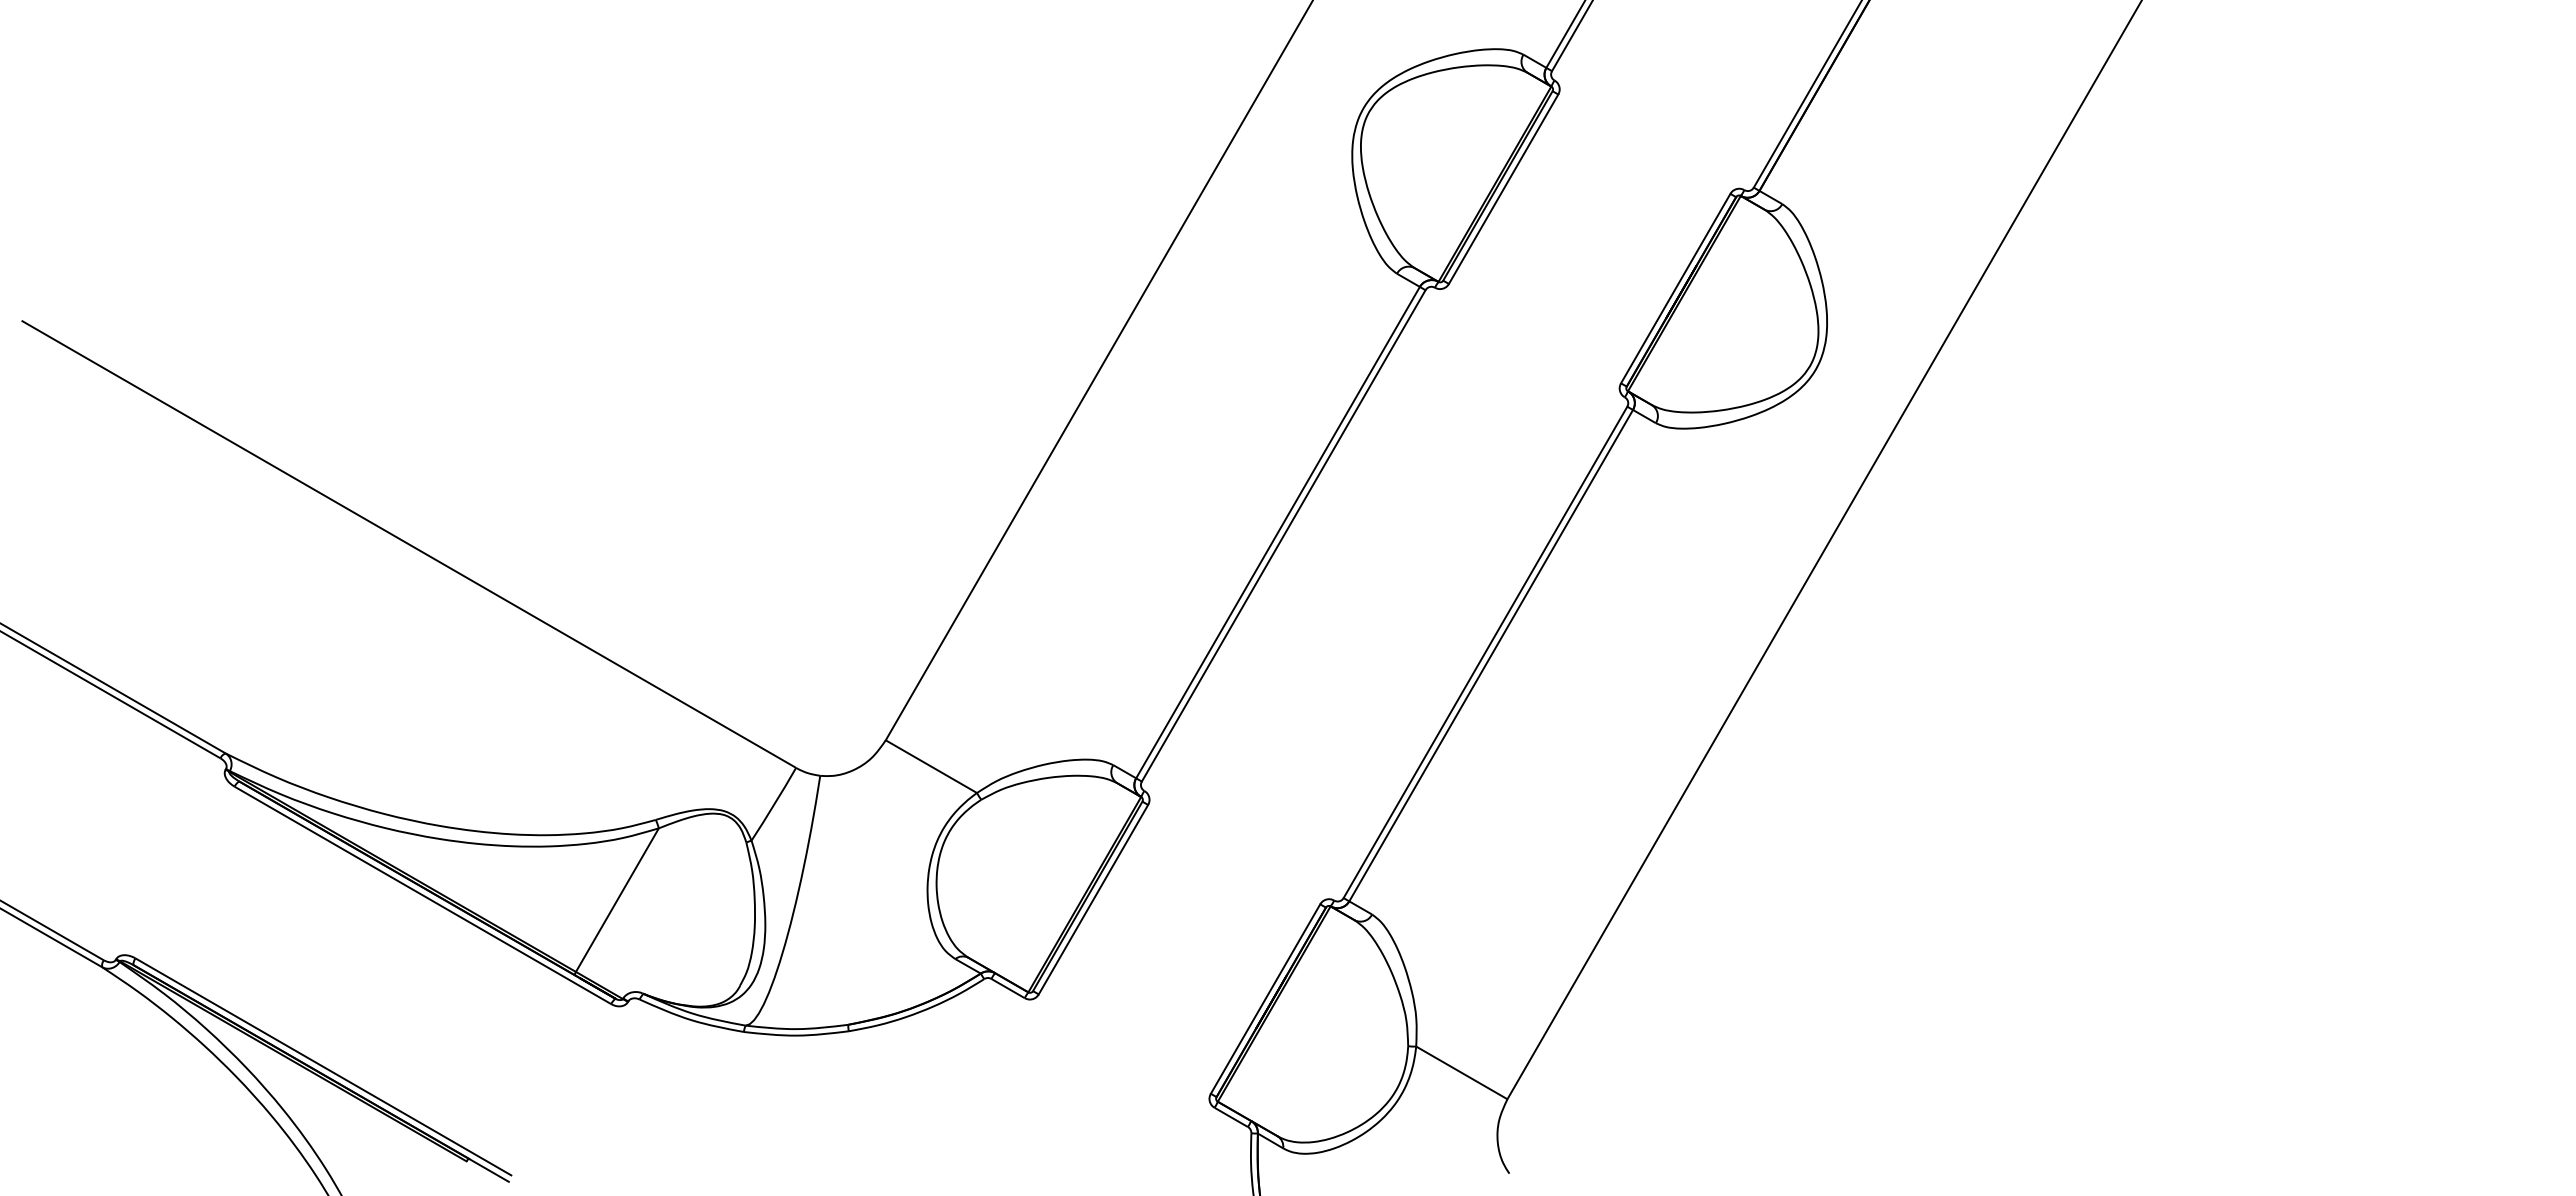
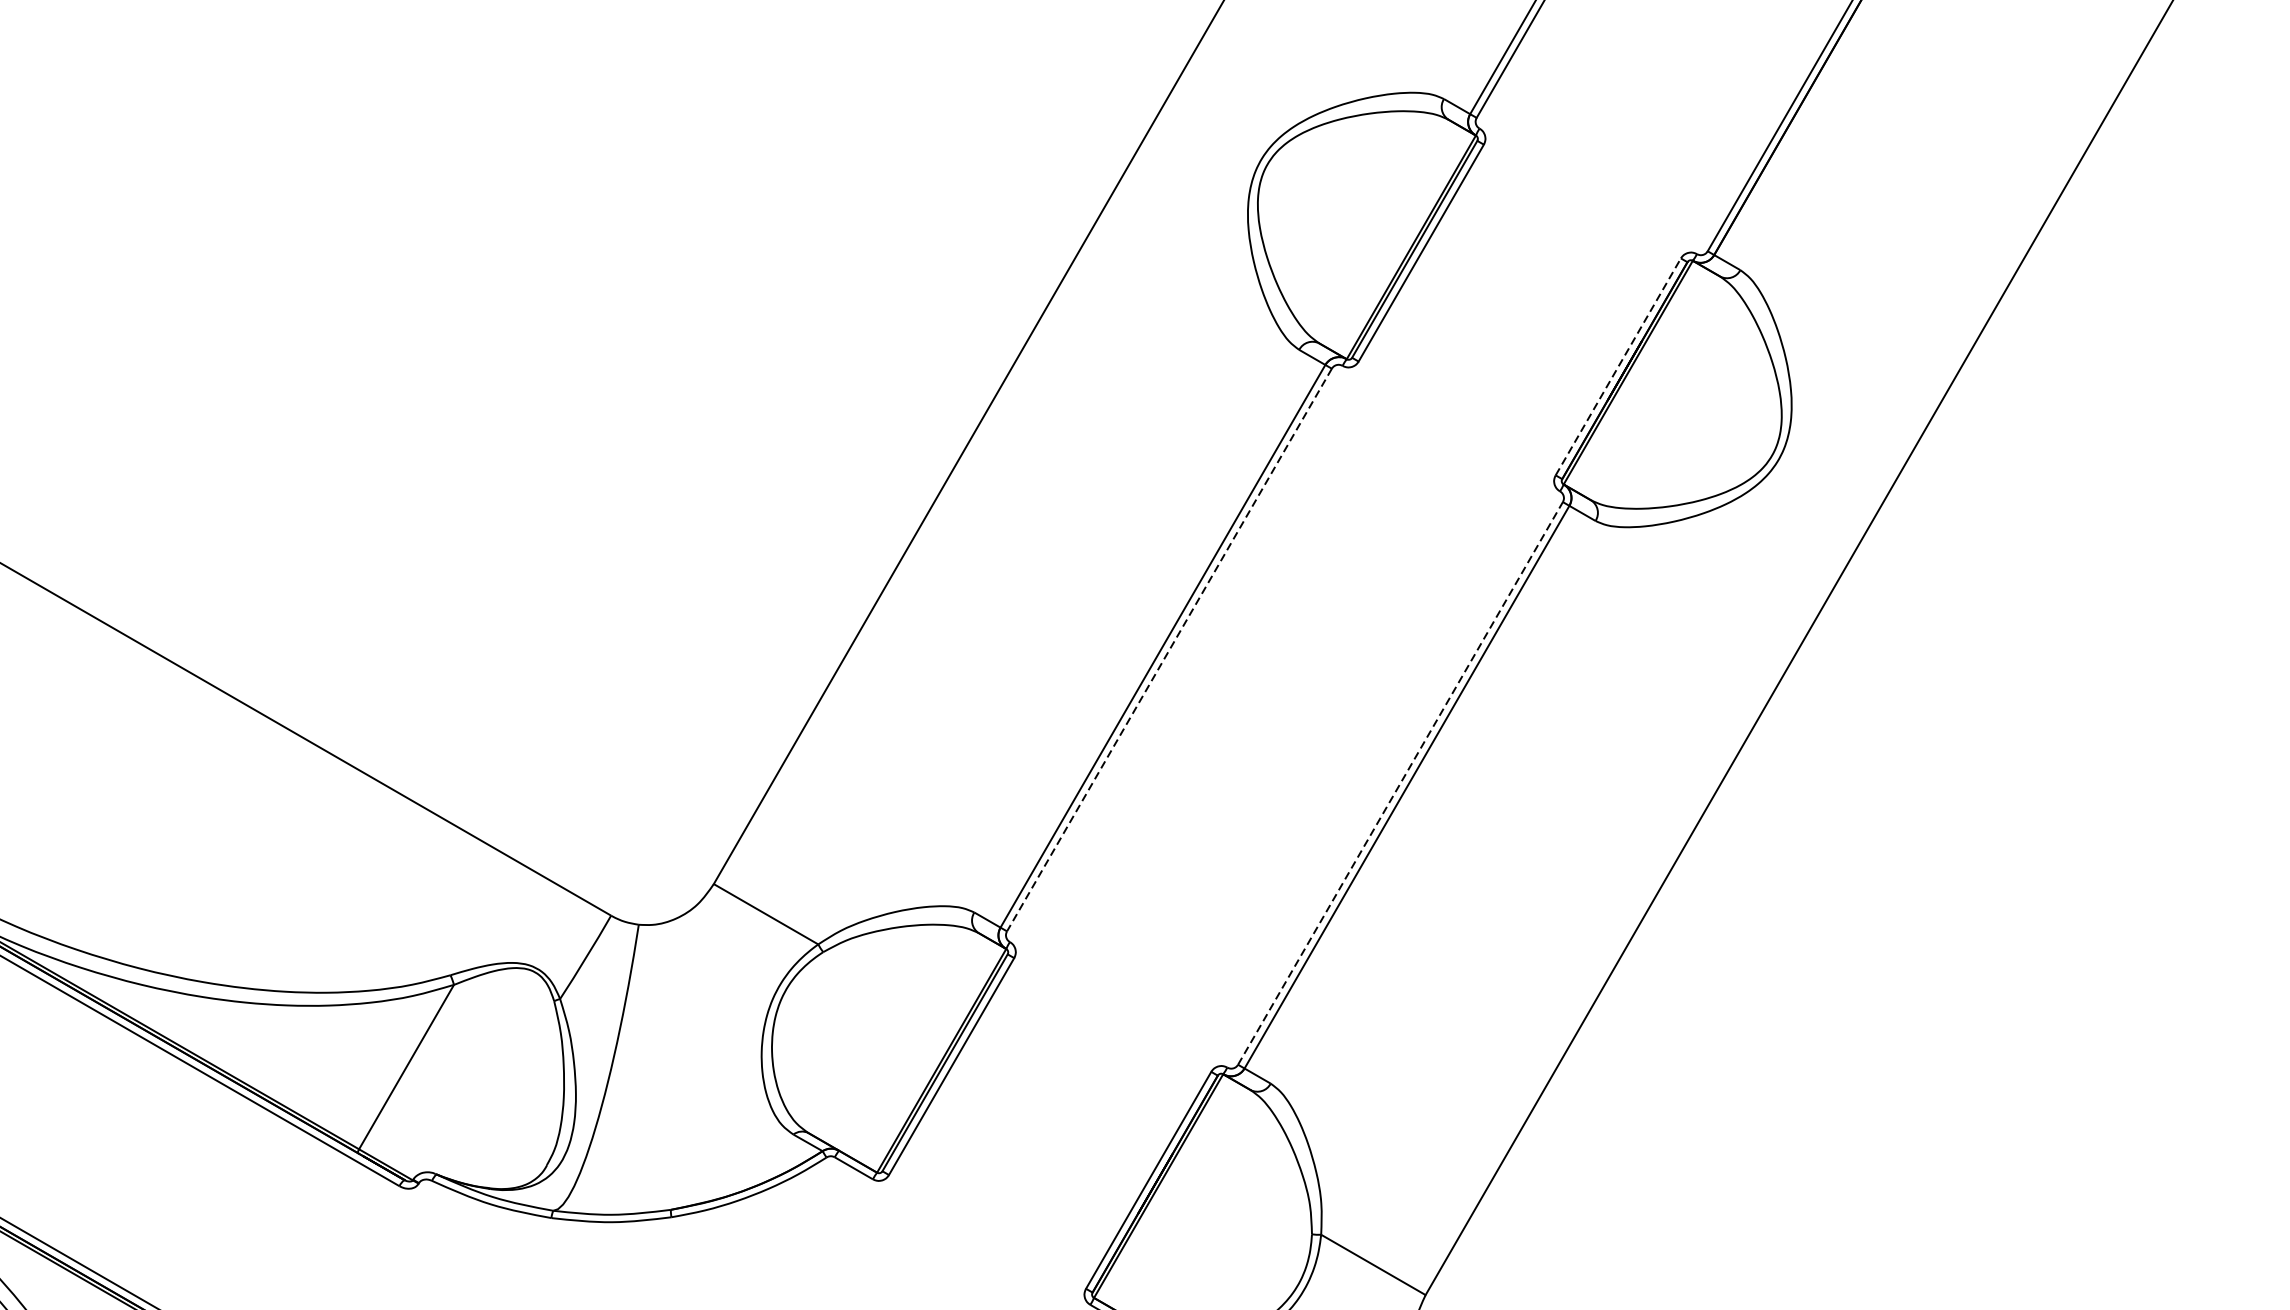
line: (1675, 288) -> (1618, 366), solid -> dashed
line: (1283, 535) -> (1169, 649), solid -> dashed
line: (1485, 652) -> (1400, 783), solid -> dashed

